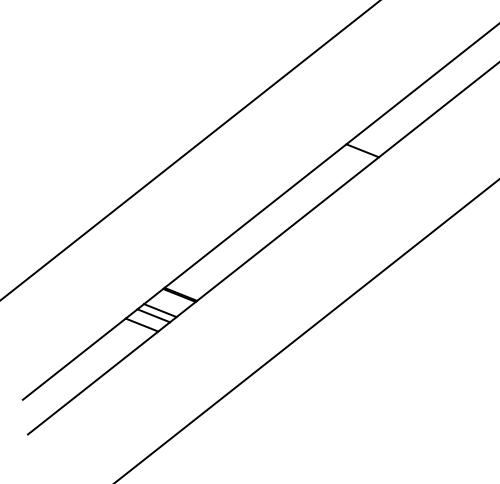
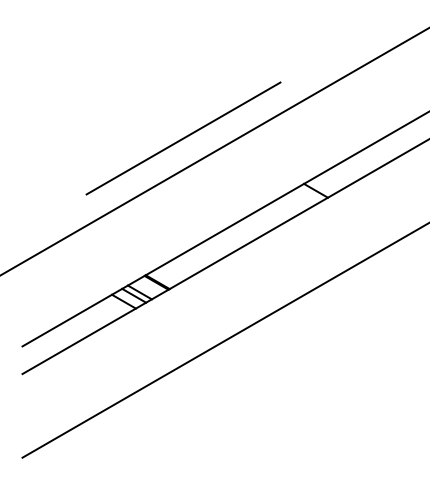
line: (186, 109) -> (183, 138), added

